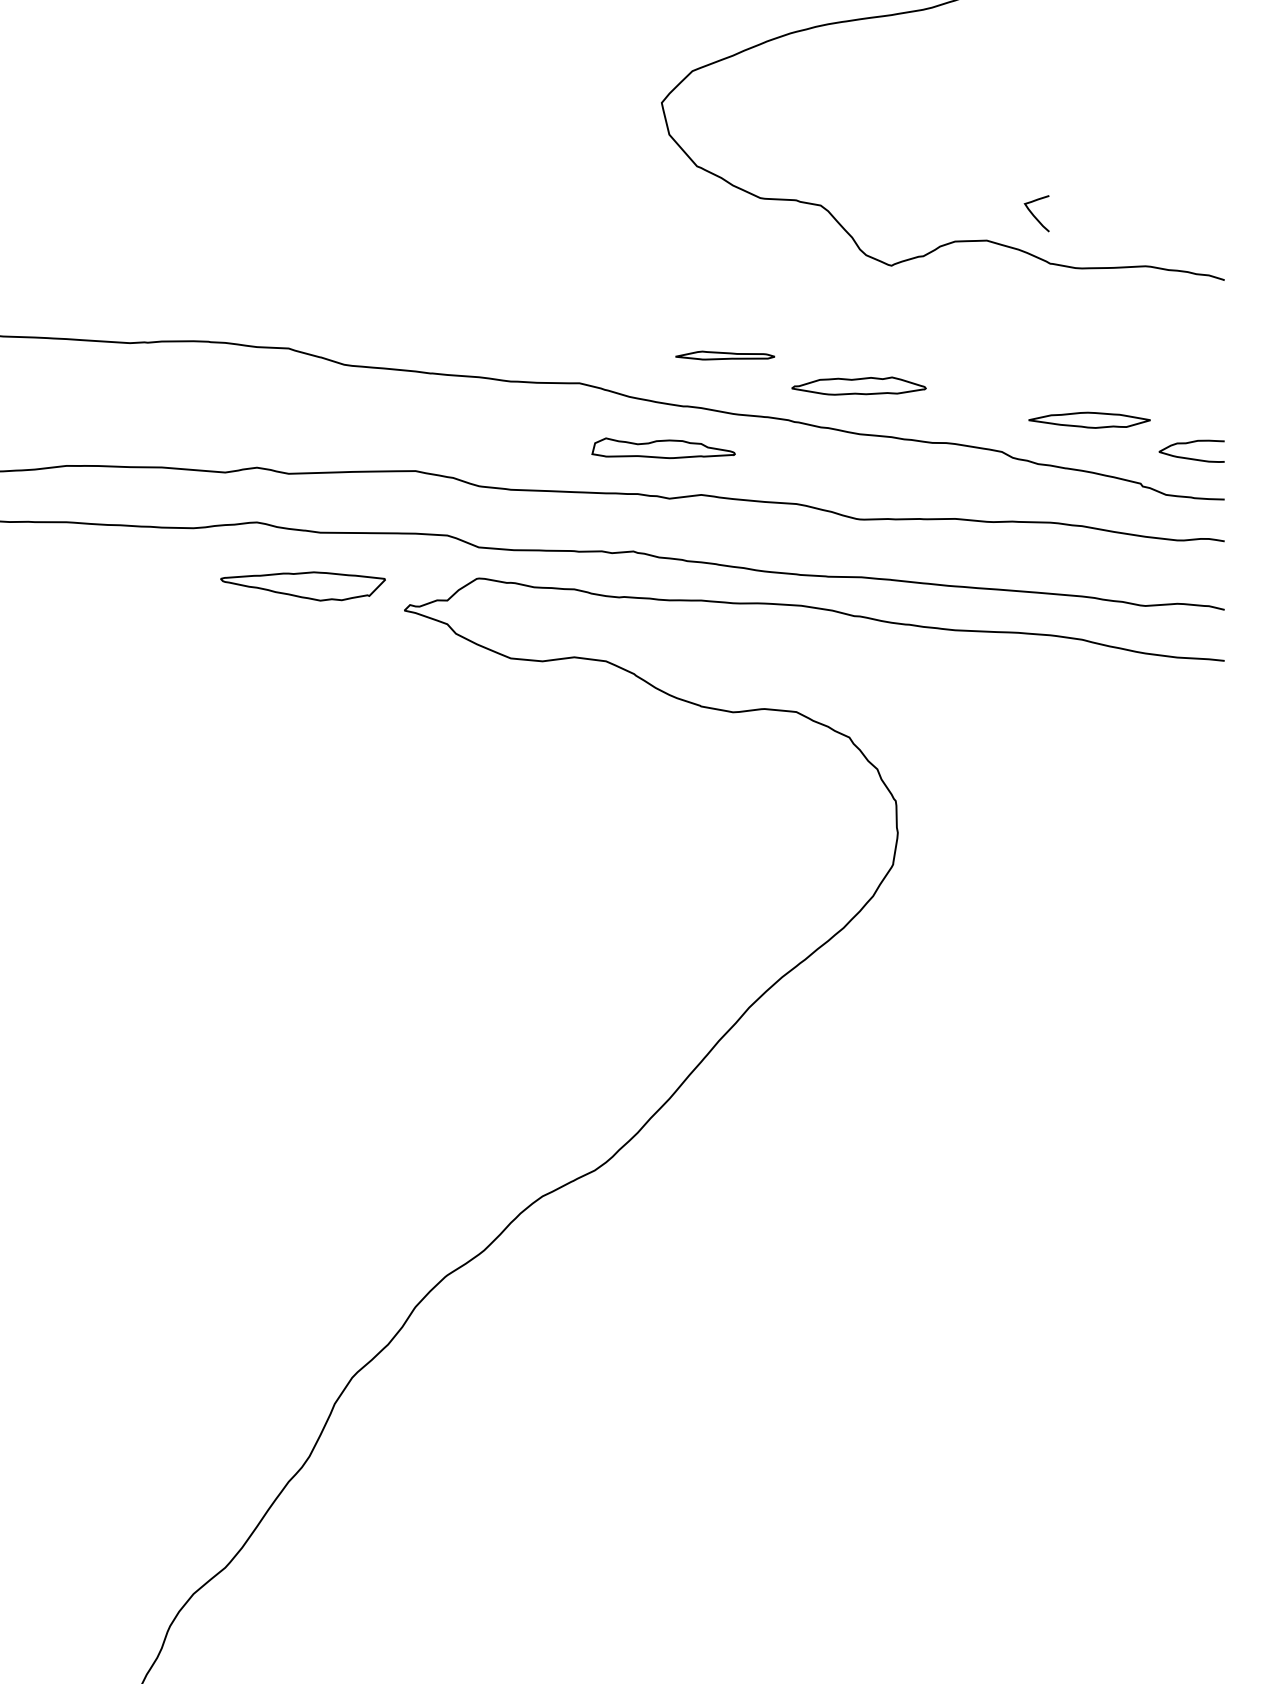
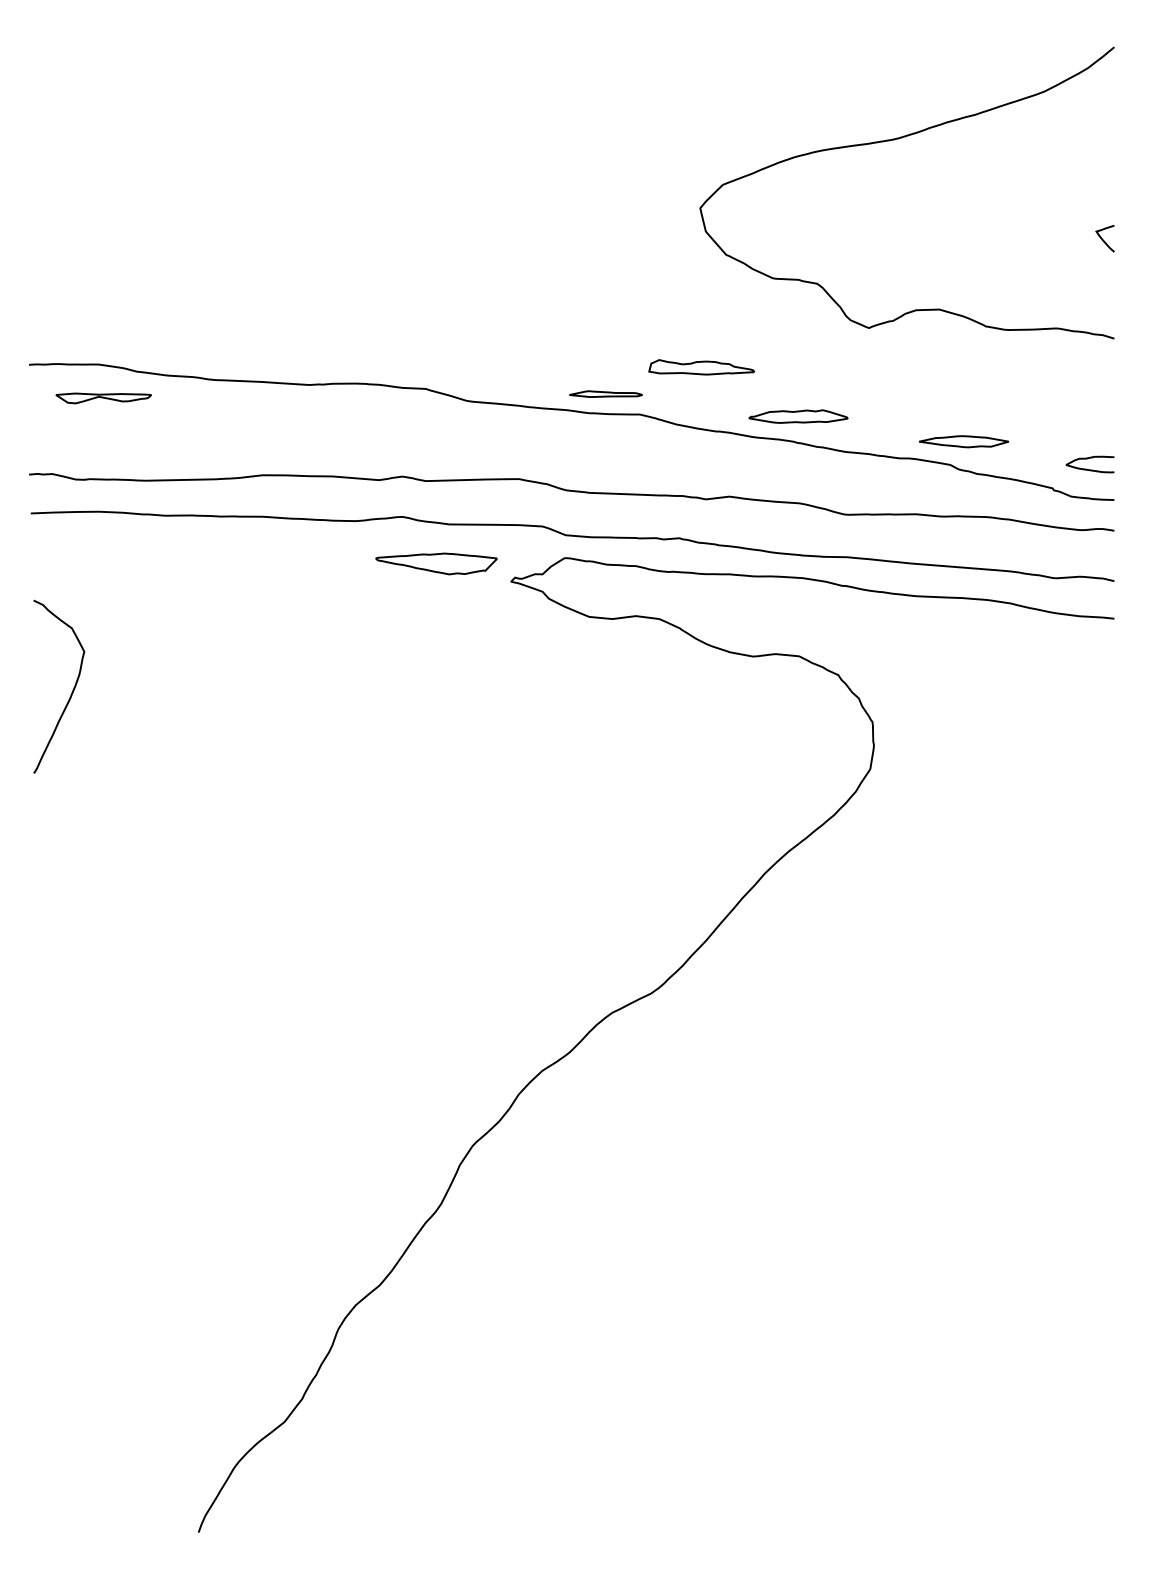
curve: (1034, 214) -> (1103, 239), moved
part: (724, 354) -> (605, 393), moved
part: (859, 385) -> (798, 416), moved
part: (1088, 419) -> (963, 441), moved
part: (663, 448) -> (701, 367), moved

